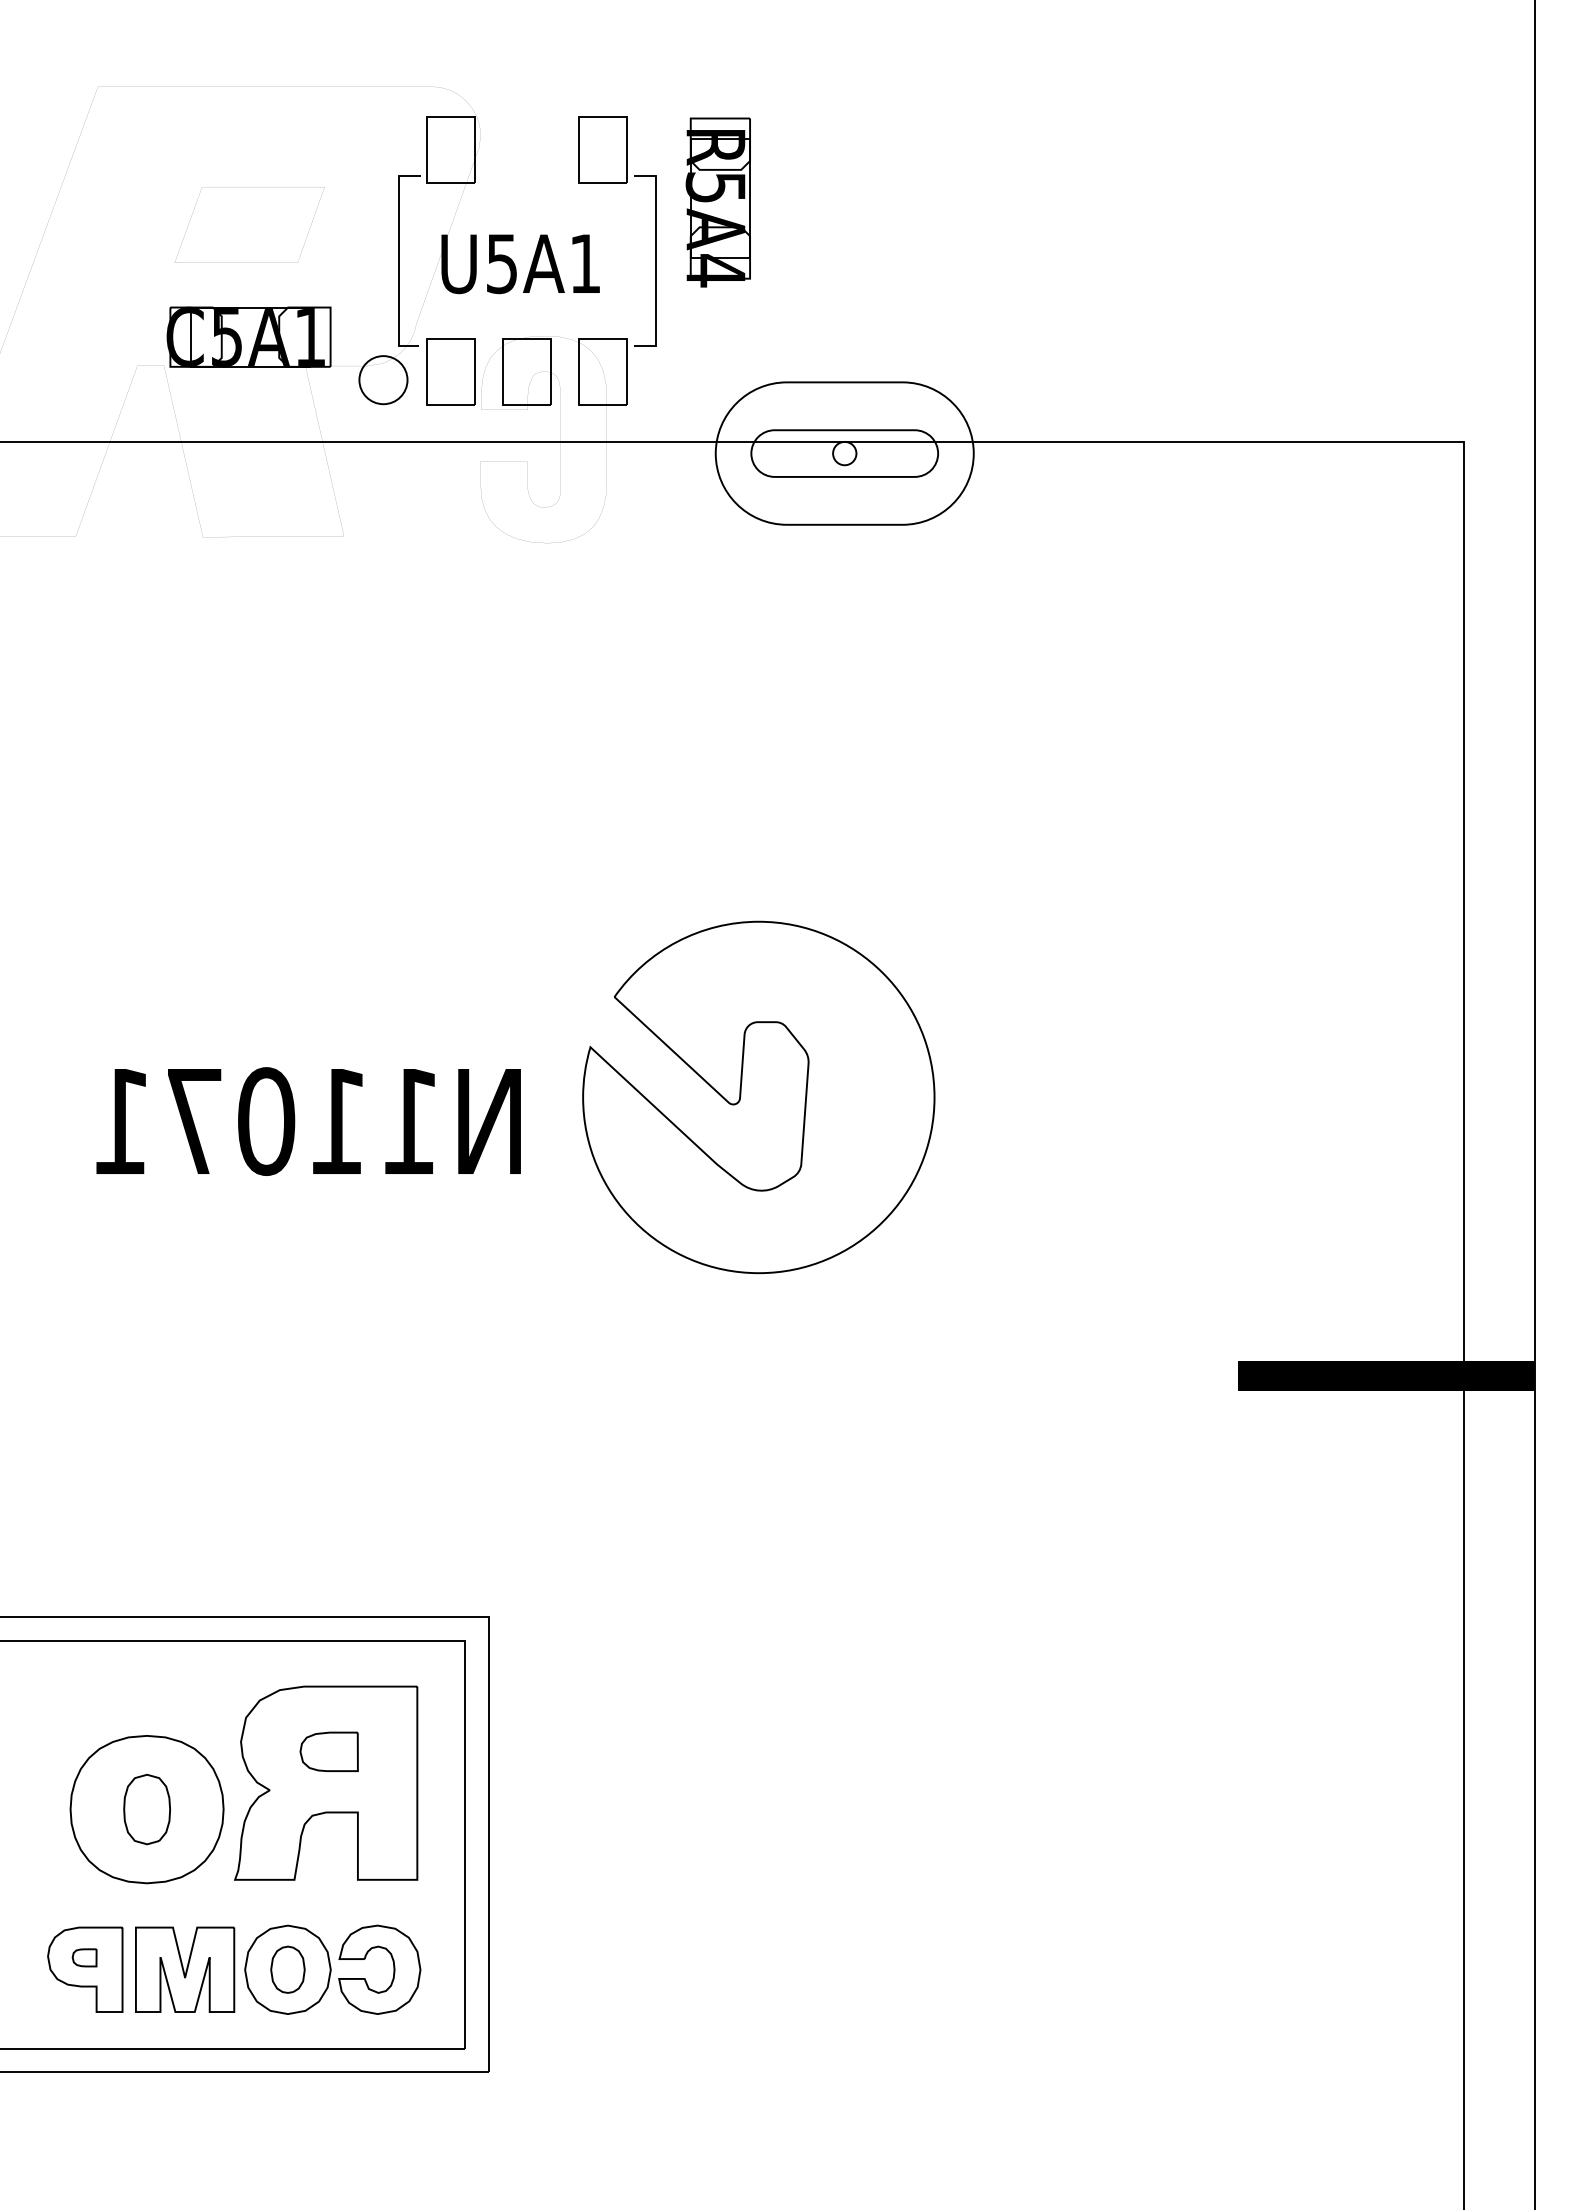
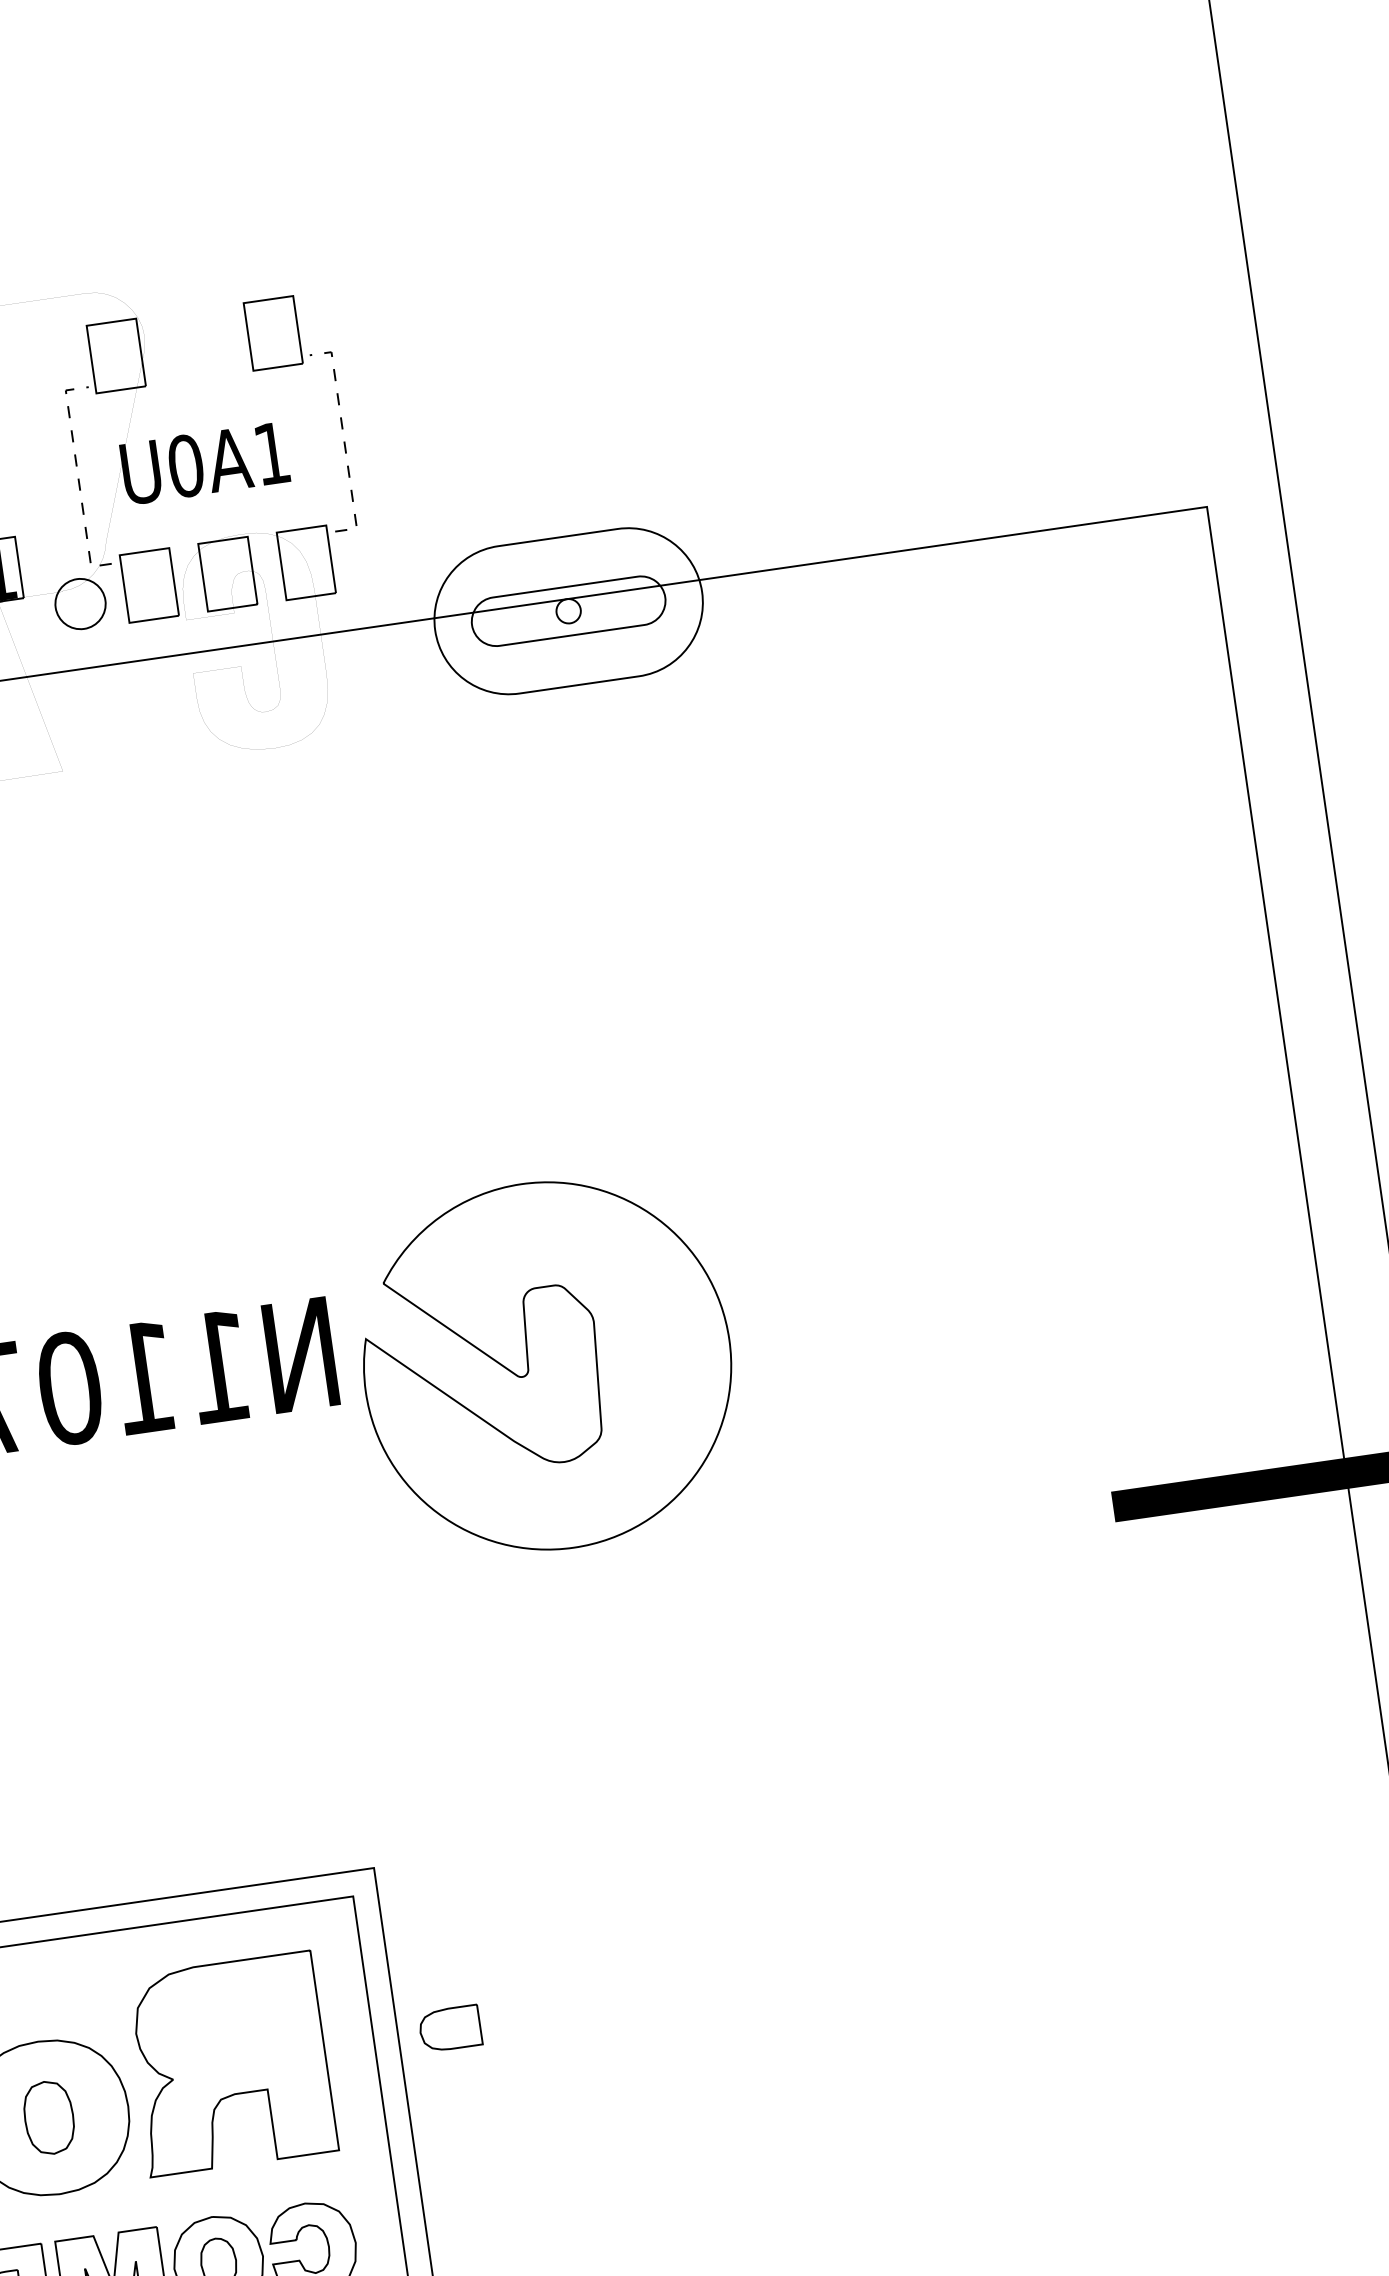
part: (717, 202) -> (399, 370), removed
line: (398, 259) -> (78, 477), solid -> dashed
line: (655, 260) -> (344, 439), solid -> dashed
text: (502, 263) -> (186, 465), U5A1 -> U0A1
part: (741, 1096) -> (529, 1367), moved
part: (328, 1751) -> (449, 2028), moved

